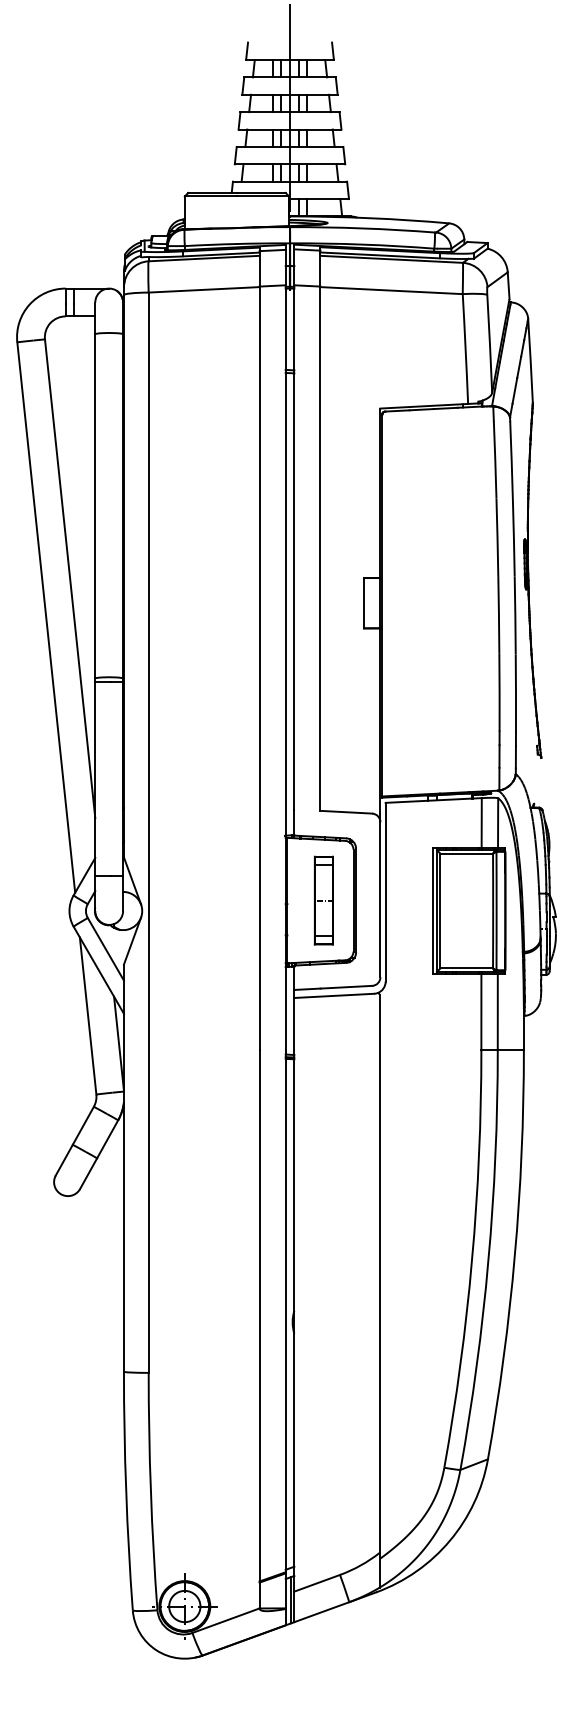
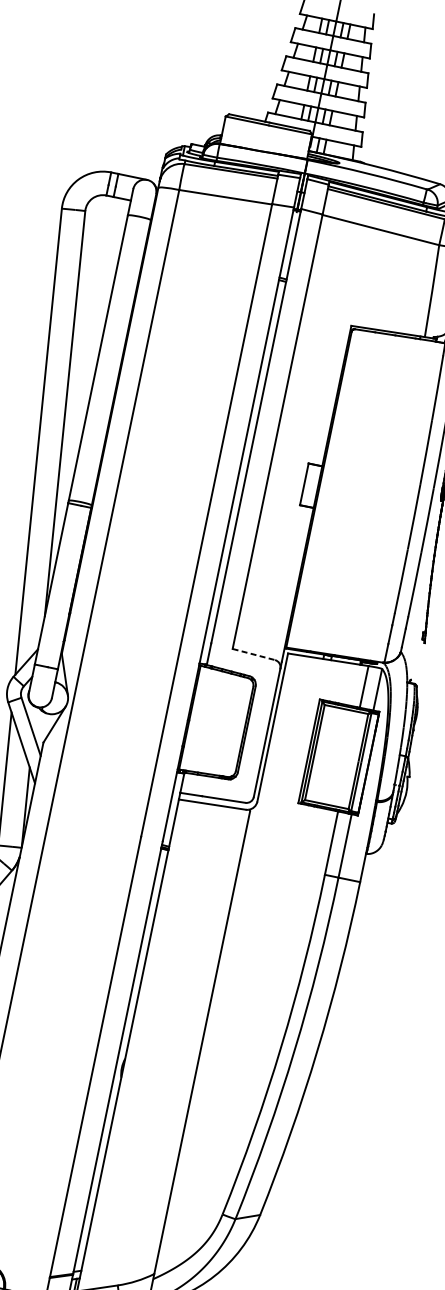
line: (346, 812) -> (253, 654), solid -> dashed
part: (323, 900) -> (219, 723), removed

